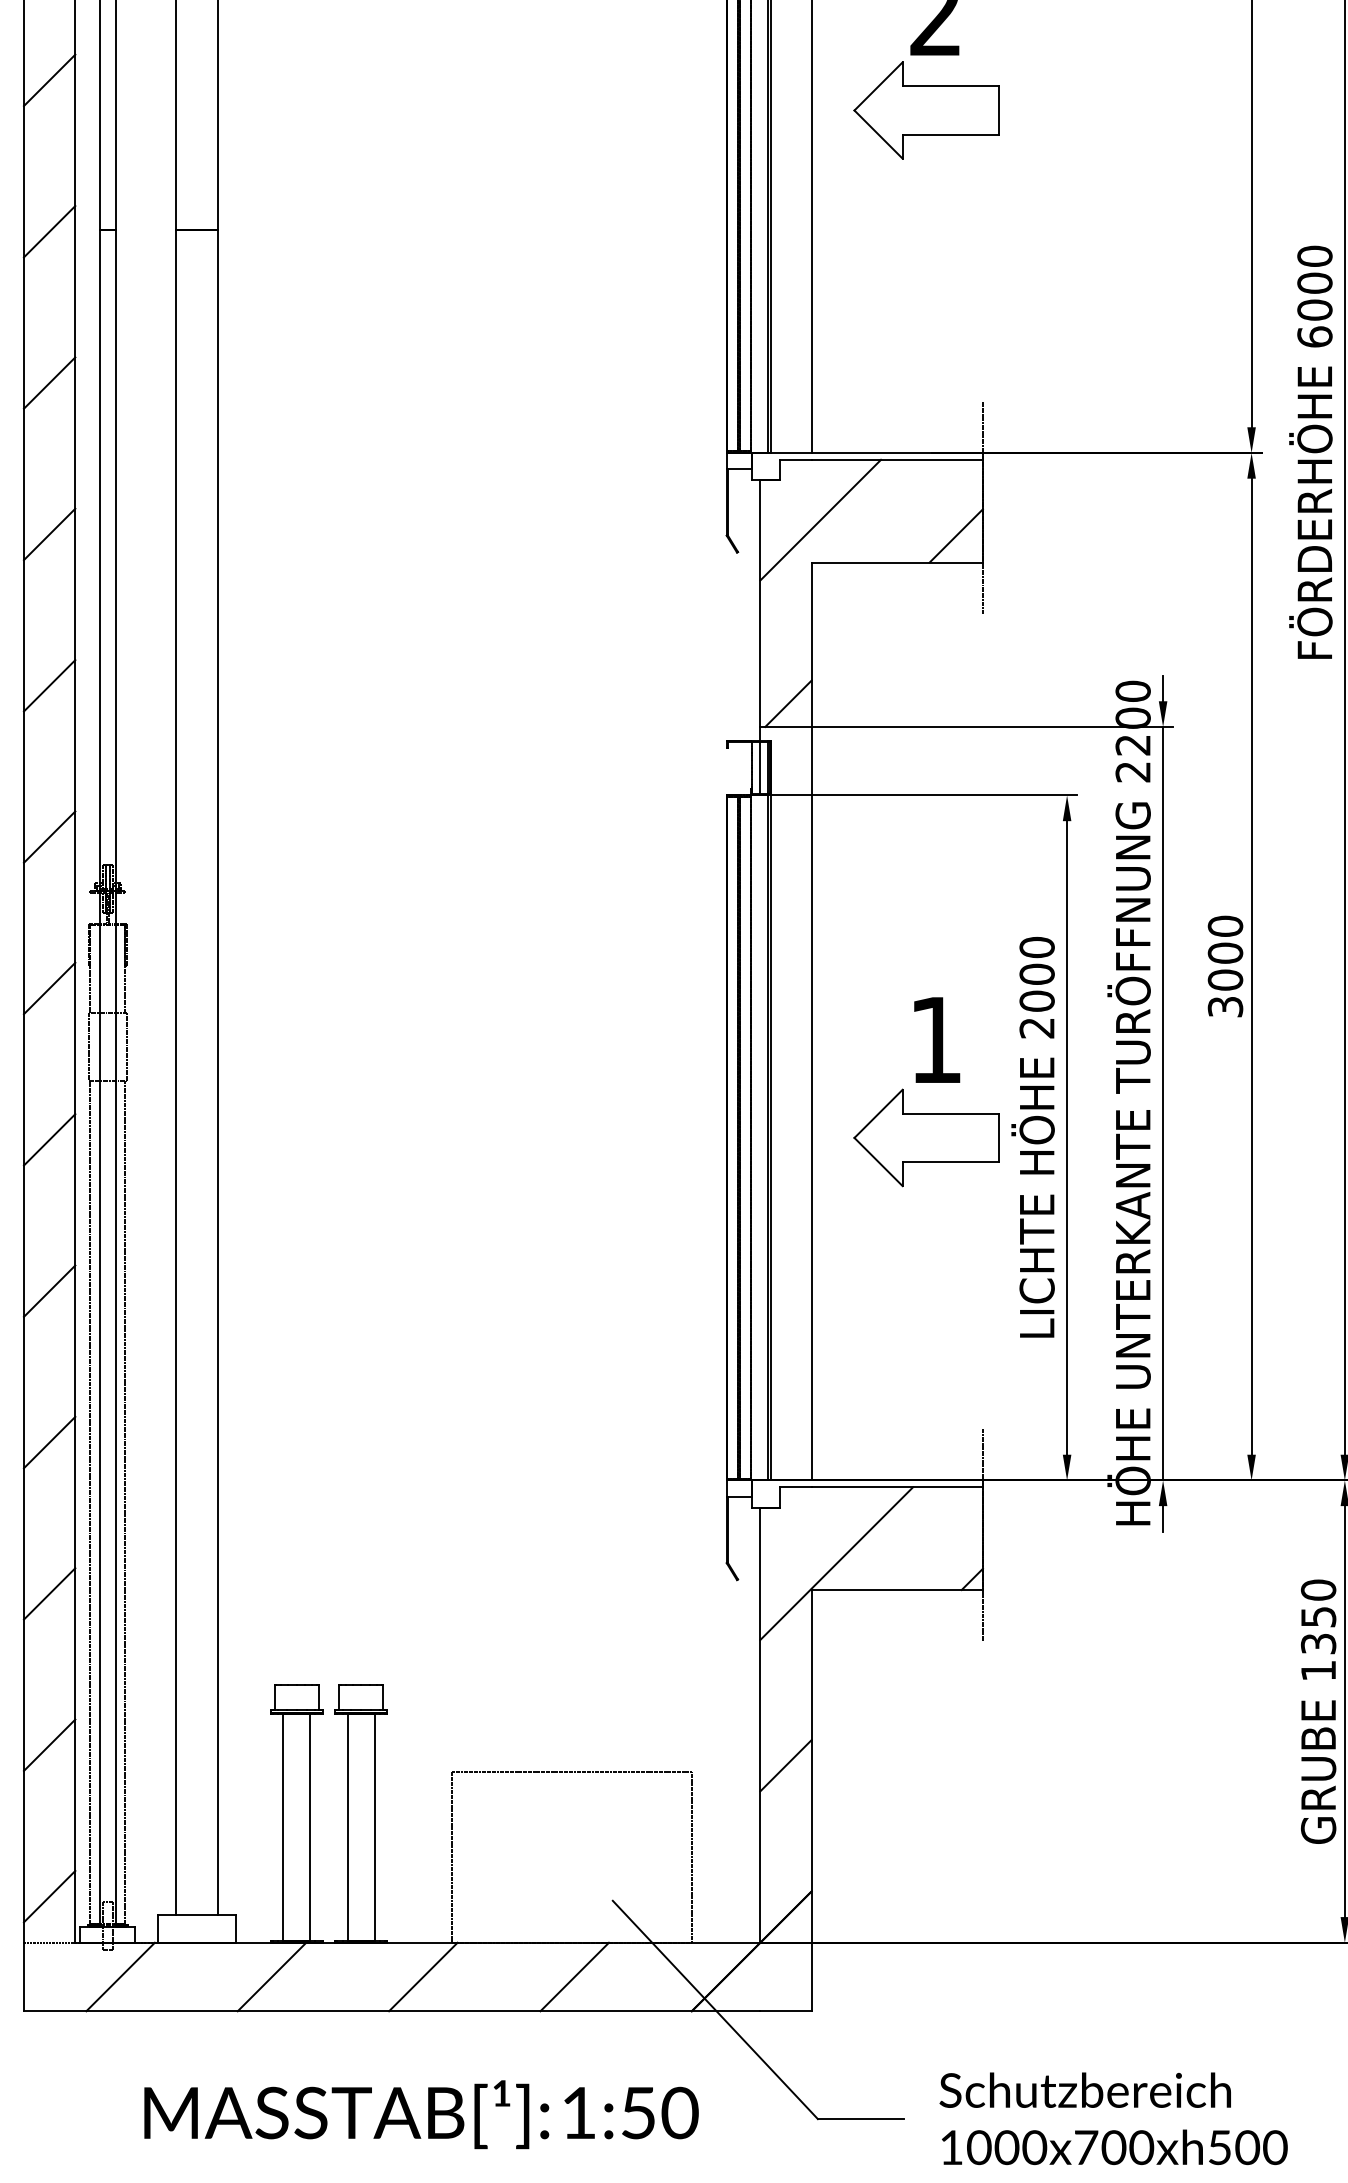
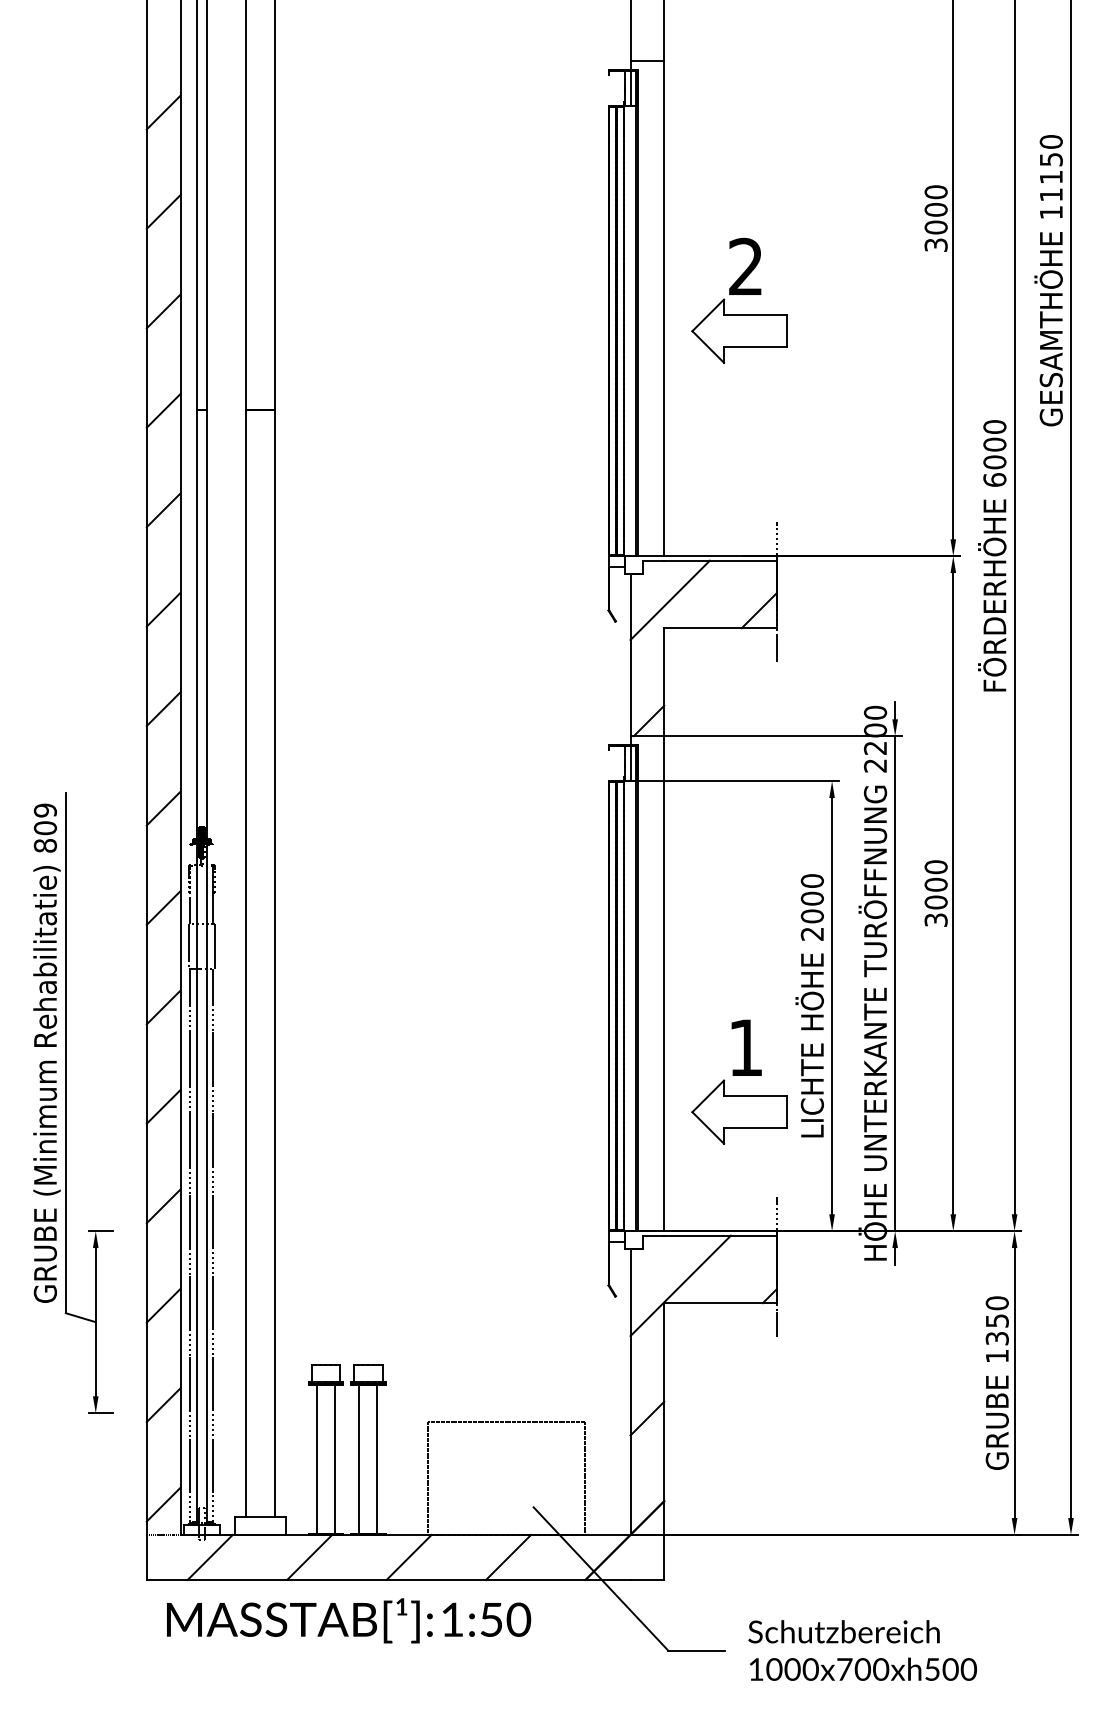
part: (926, 1091) -> (739, 1081), moved
text: (422, 2114) -> (349, 1620), moved

